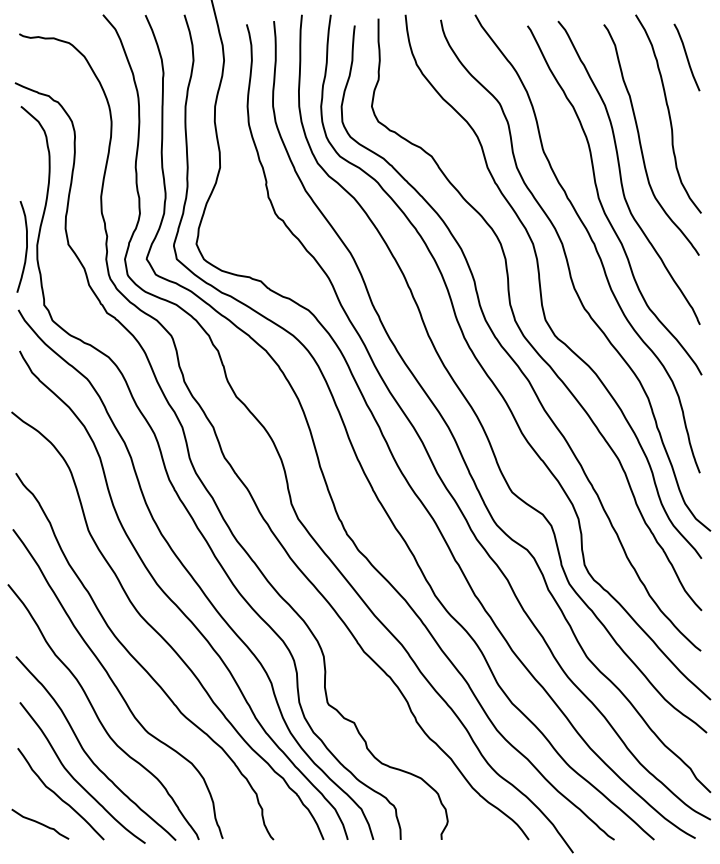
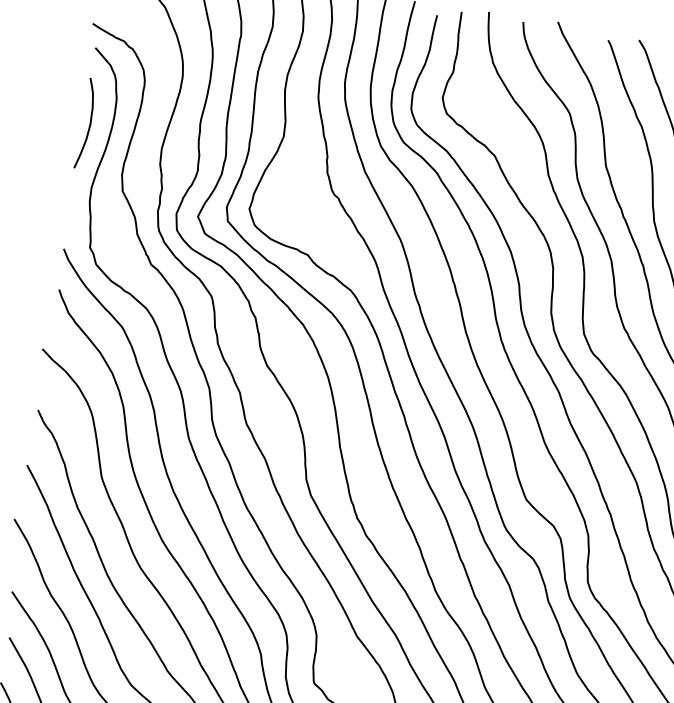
curve: (26, 246) -> (89, 123), moved

